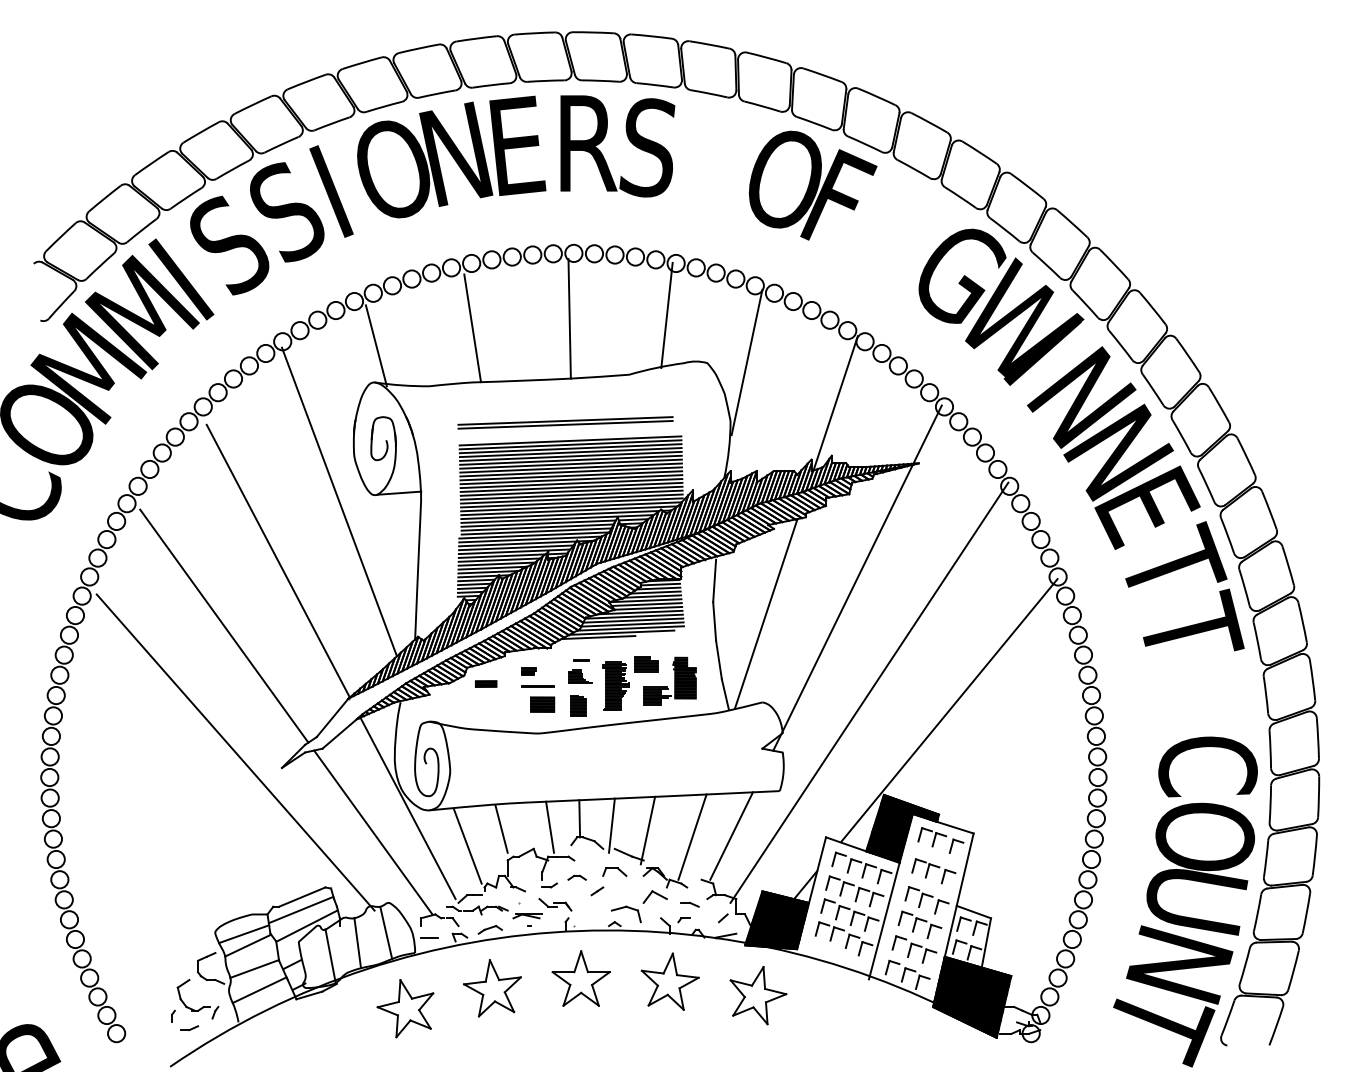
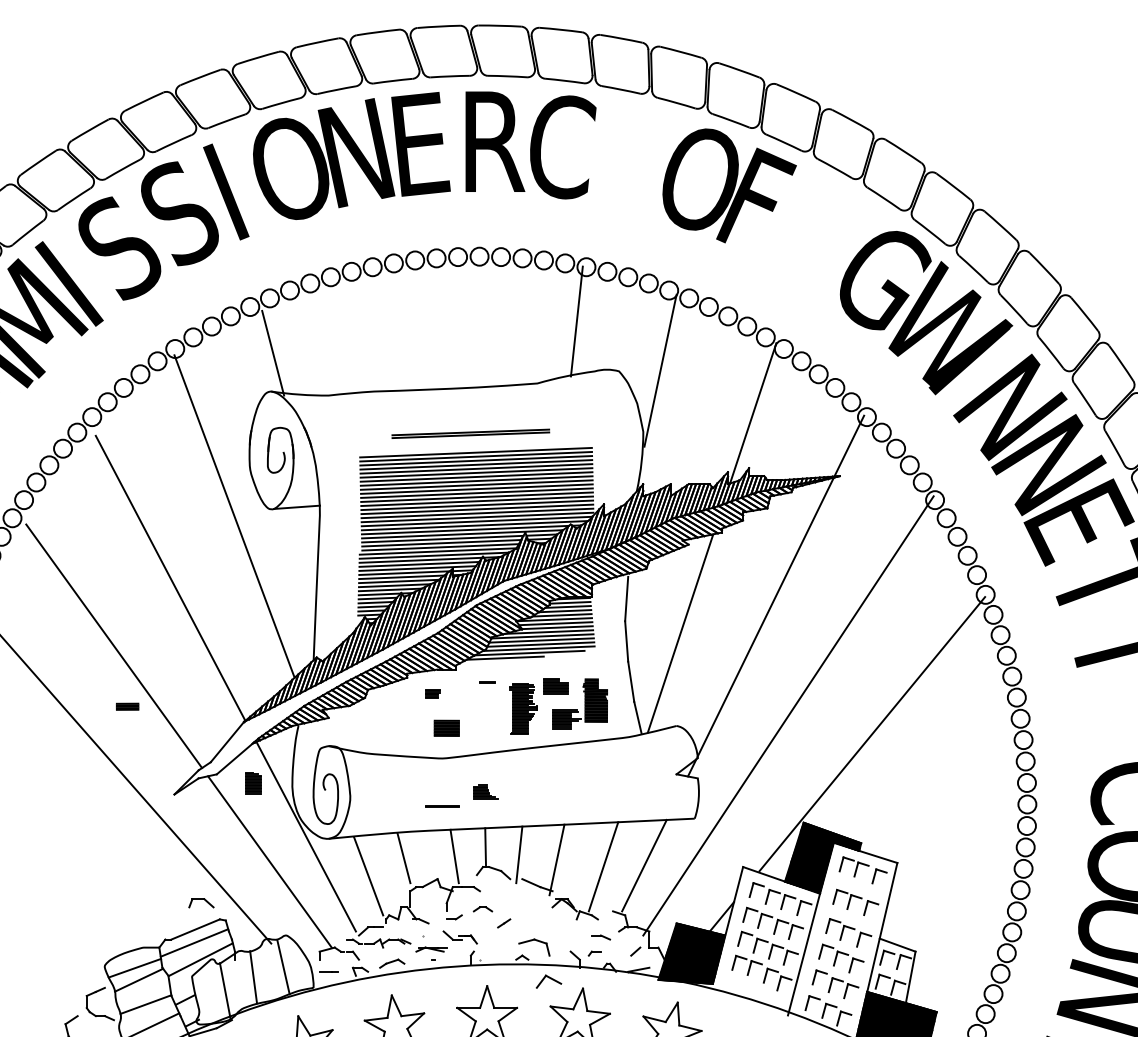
text: (652, 148) -> (561, 147), S -> C
line: (569, 318) -> (474, 324), removed
line: (472, 328) -> (373, 335), removed
part: (565, 422) -> (470, 433), size x0.7
part: (580, 676) -> (486, 791), moved
part: (486, 683) -> (127, 706), moved
line: (537, 686) -> (441, 806), moved
part: (578, 705) -> (253, 782), moved
part: (614, 871) -> (201, 902), moved
part: (654, 896) -> (548, 981), moved

